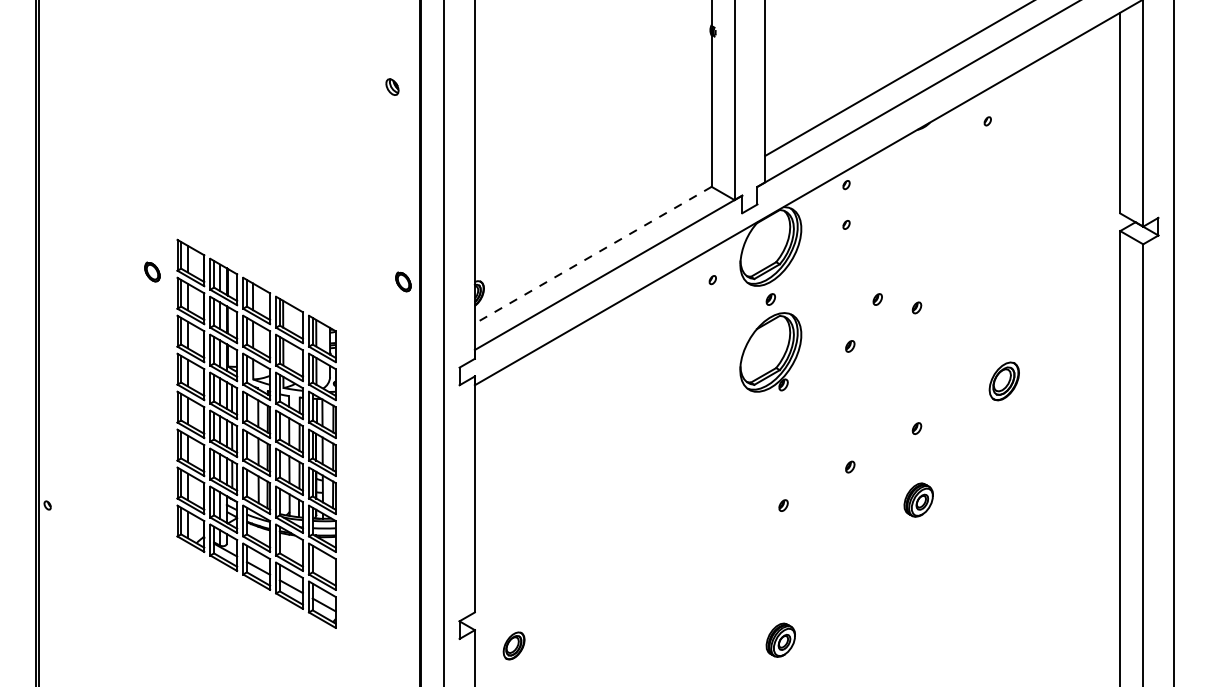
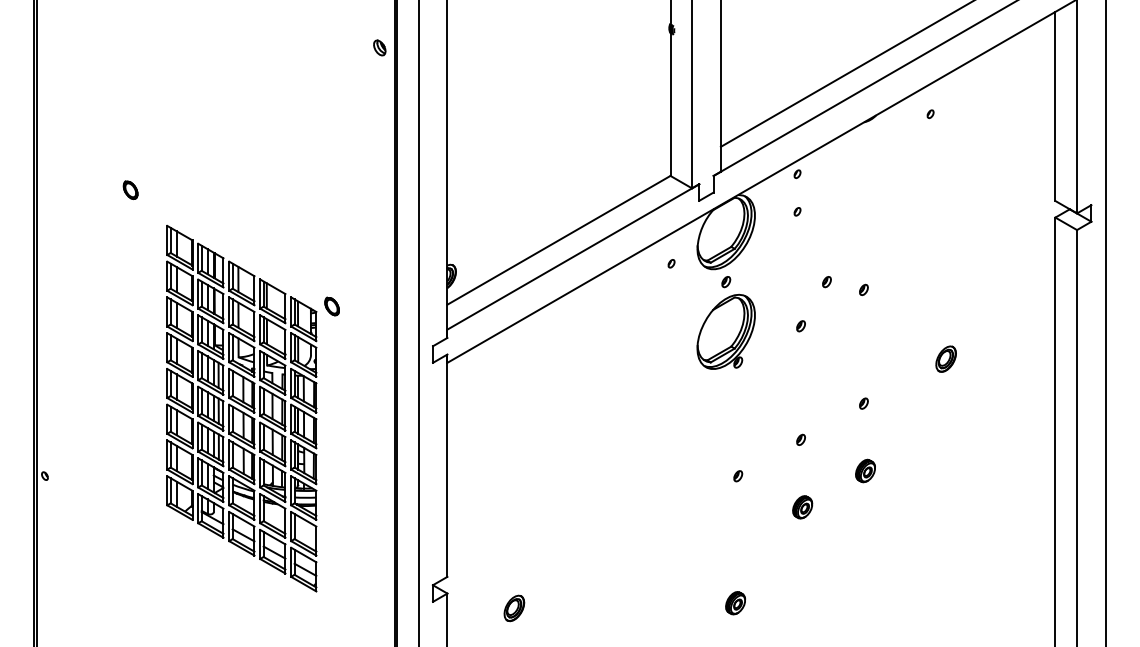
part: (392, 86) -> (379, 47), moved
line: (592, 255) -> (558, 240), dashed -> solid
part: (152, 272) -> (130, 190), moved
part: (402, 281) -> (331, 306), moved
part: (1003, 380) -> (945, 358), size x0.71
part: (918, 499) -> (865, 470), size x0.71
part: (851, 538) -> (802, 507), added
part: (780, 640) -> (735, 603), size x0.71
part: (514, 646) -> (514, 608), moved

